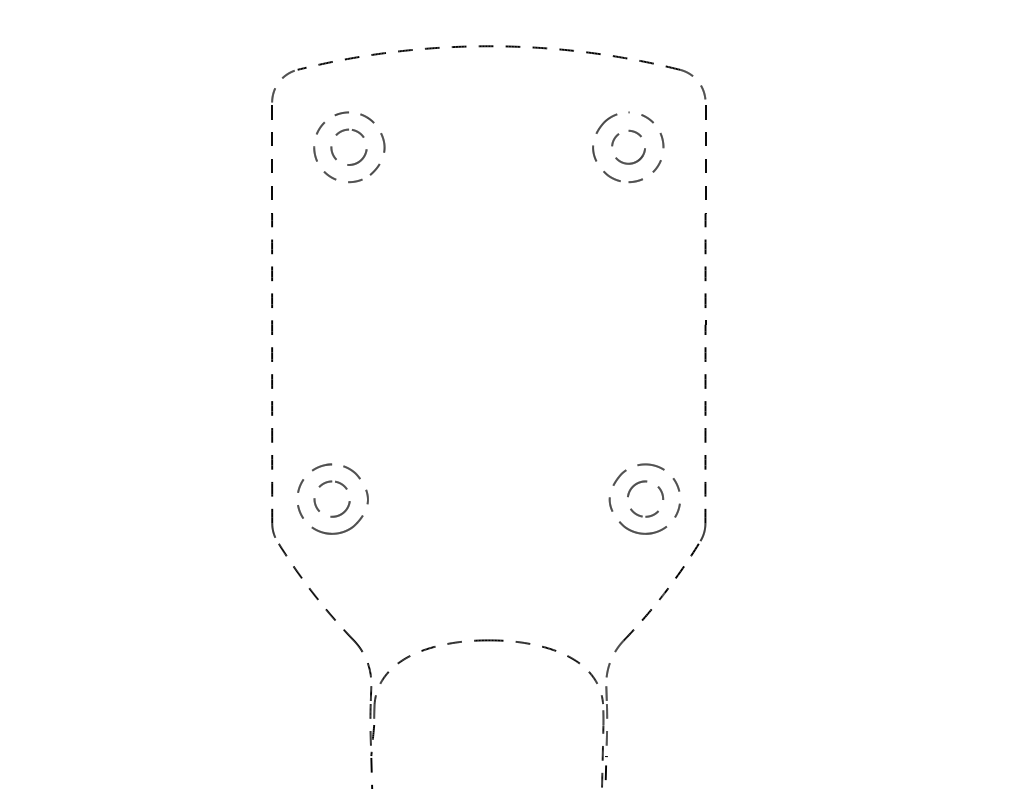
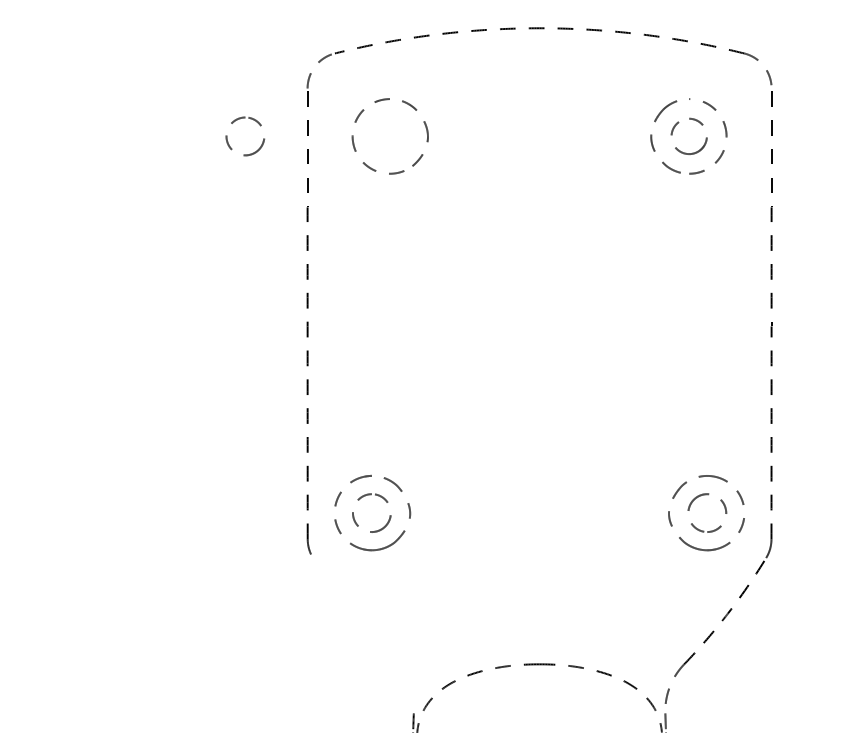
part: (344, 131) -> (240, 119), moved
part: (324, 610) -> (363, 632), removed

